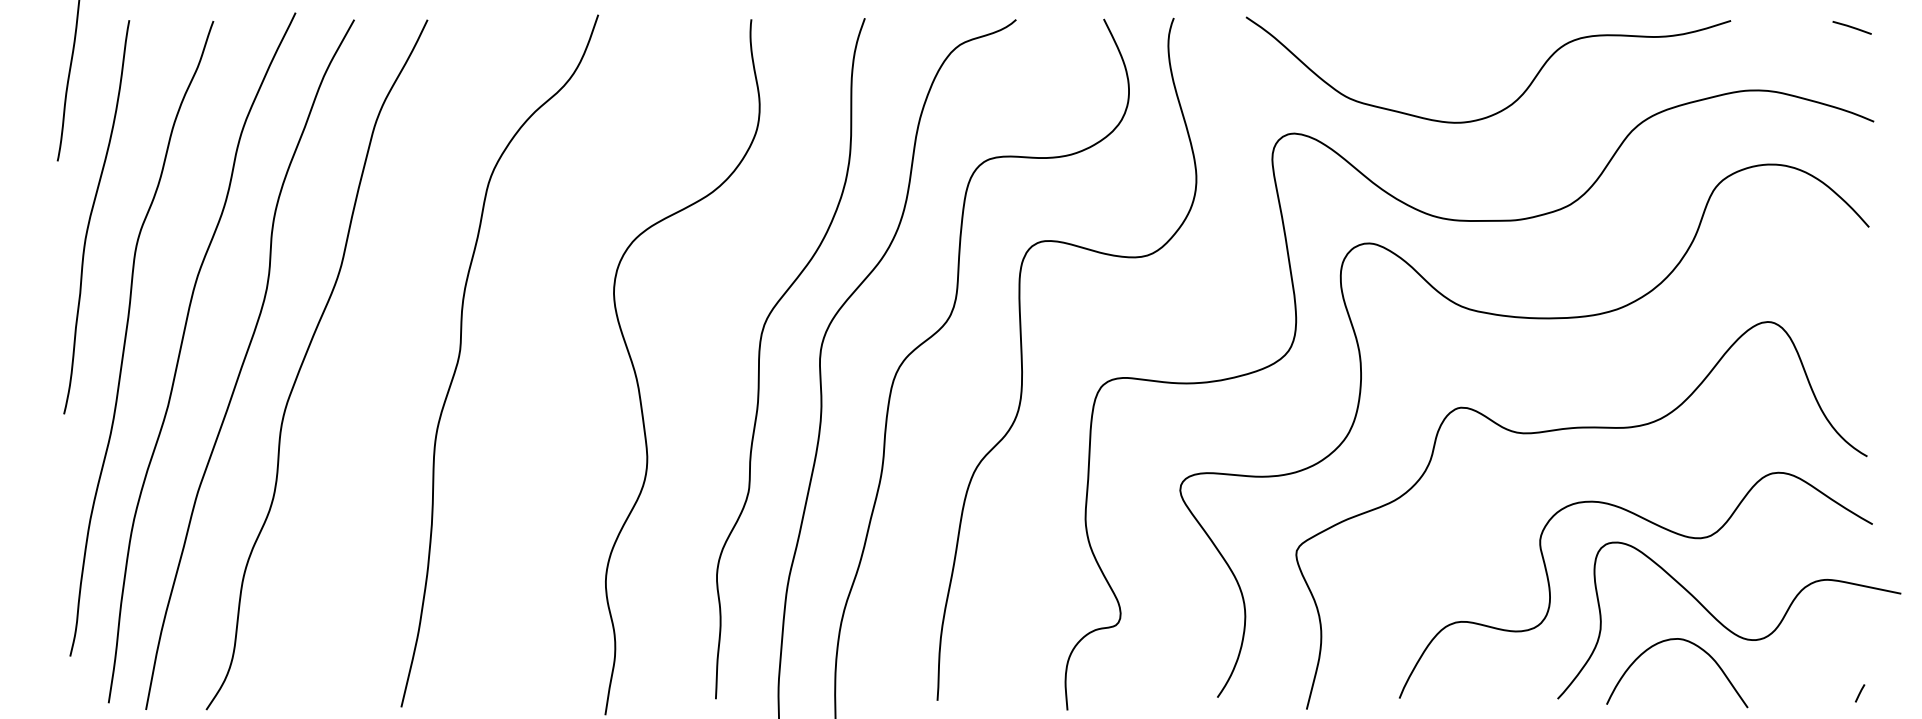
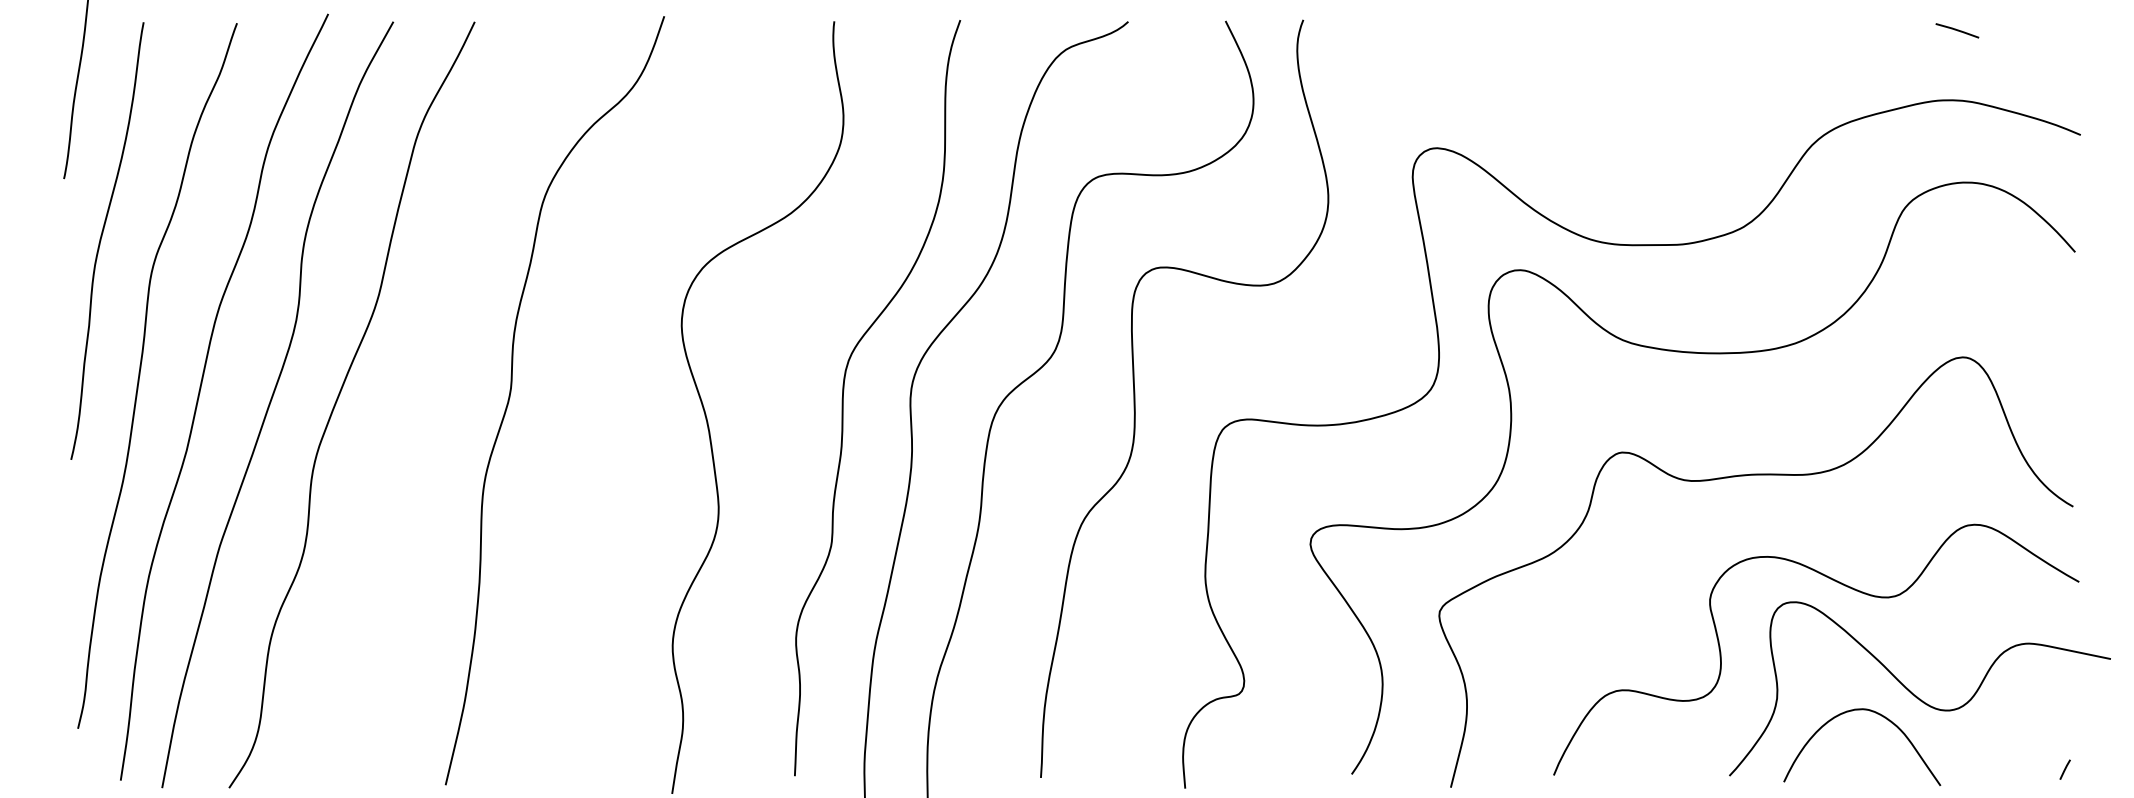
line: (1852, 27) -> (1957, 30), moved
curve: (1512, 102) -> (1679, 113), removed

